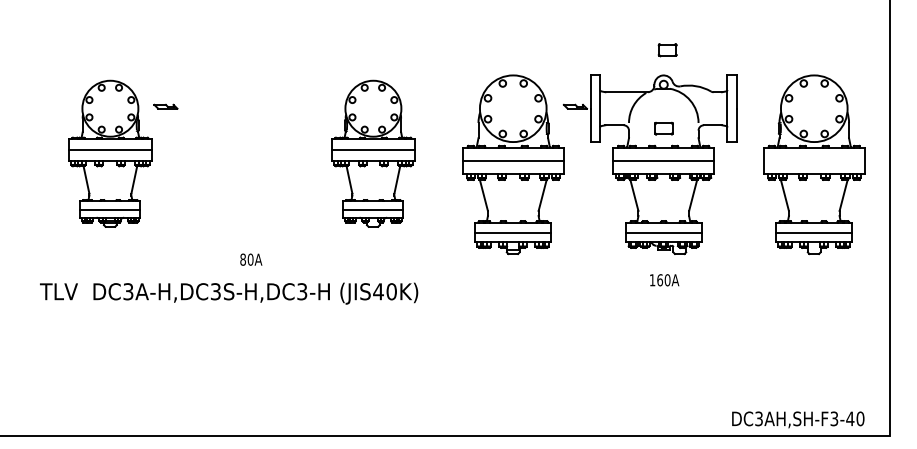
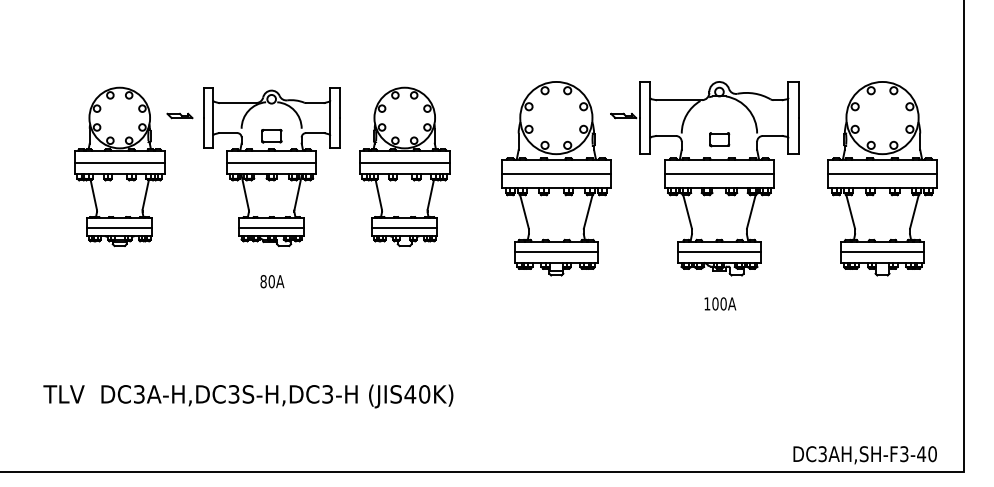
part: (667, 50) -> (723, 54), removed
part: (250, 154) -> (271, 167), added
line: (814, 160) -> (882, 174), added
text: (660, 279) -> (715, 303), 160A -> 100A
text: (229, 293) -> (248, 396), moved

